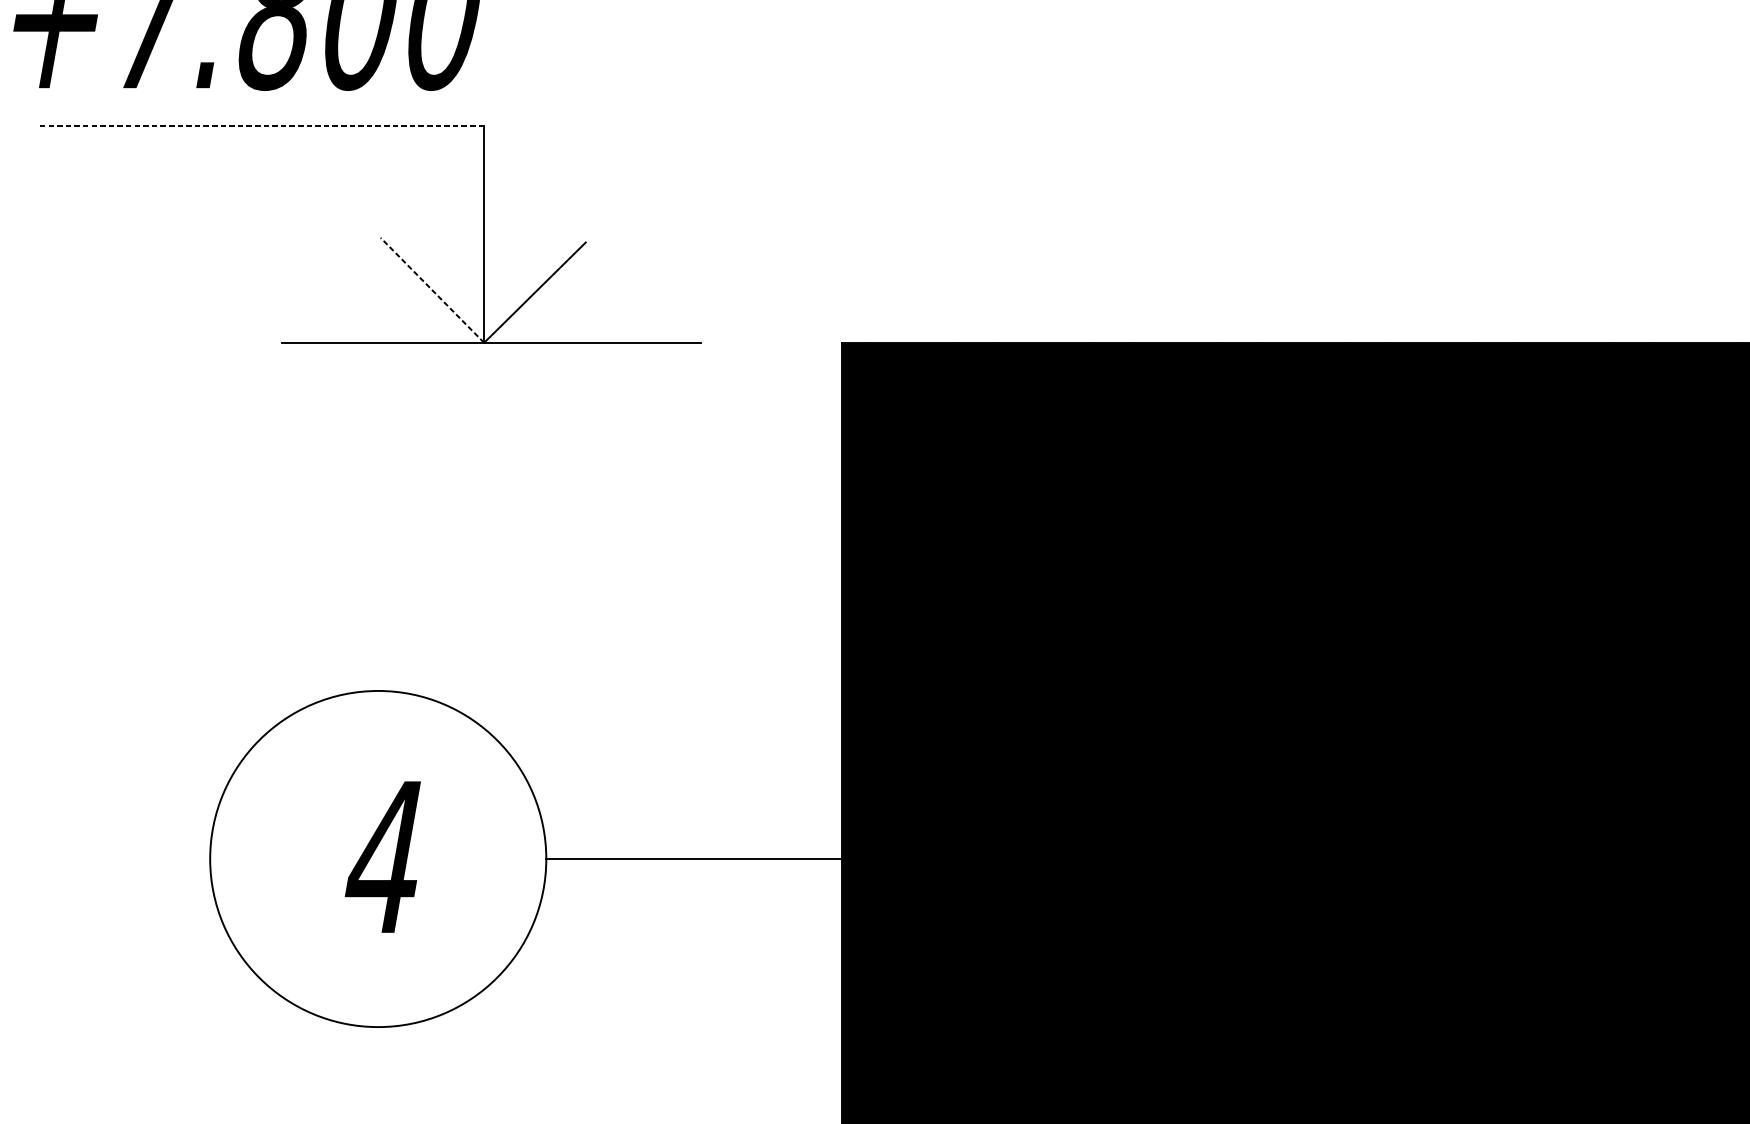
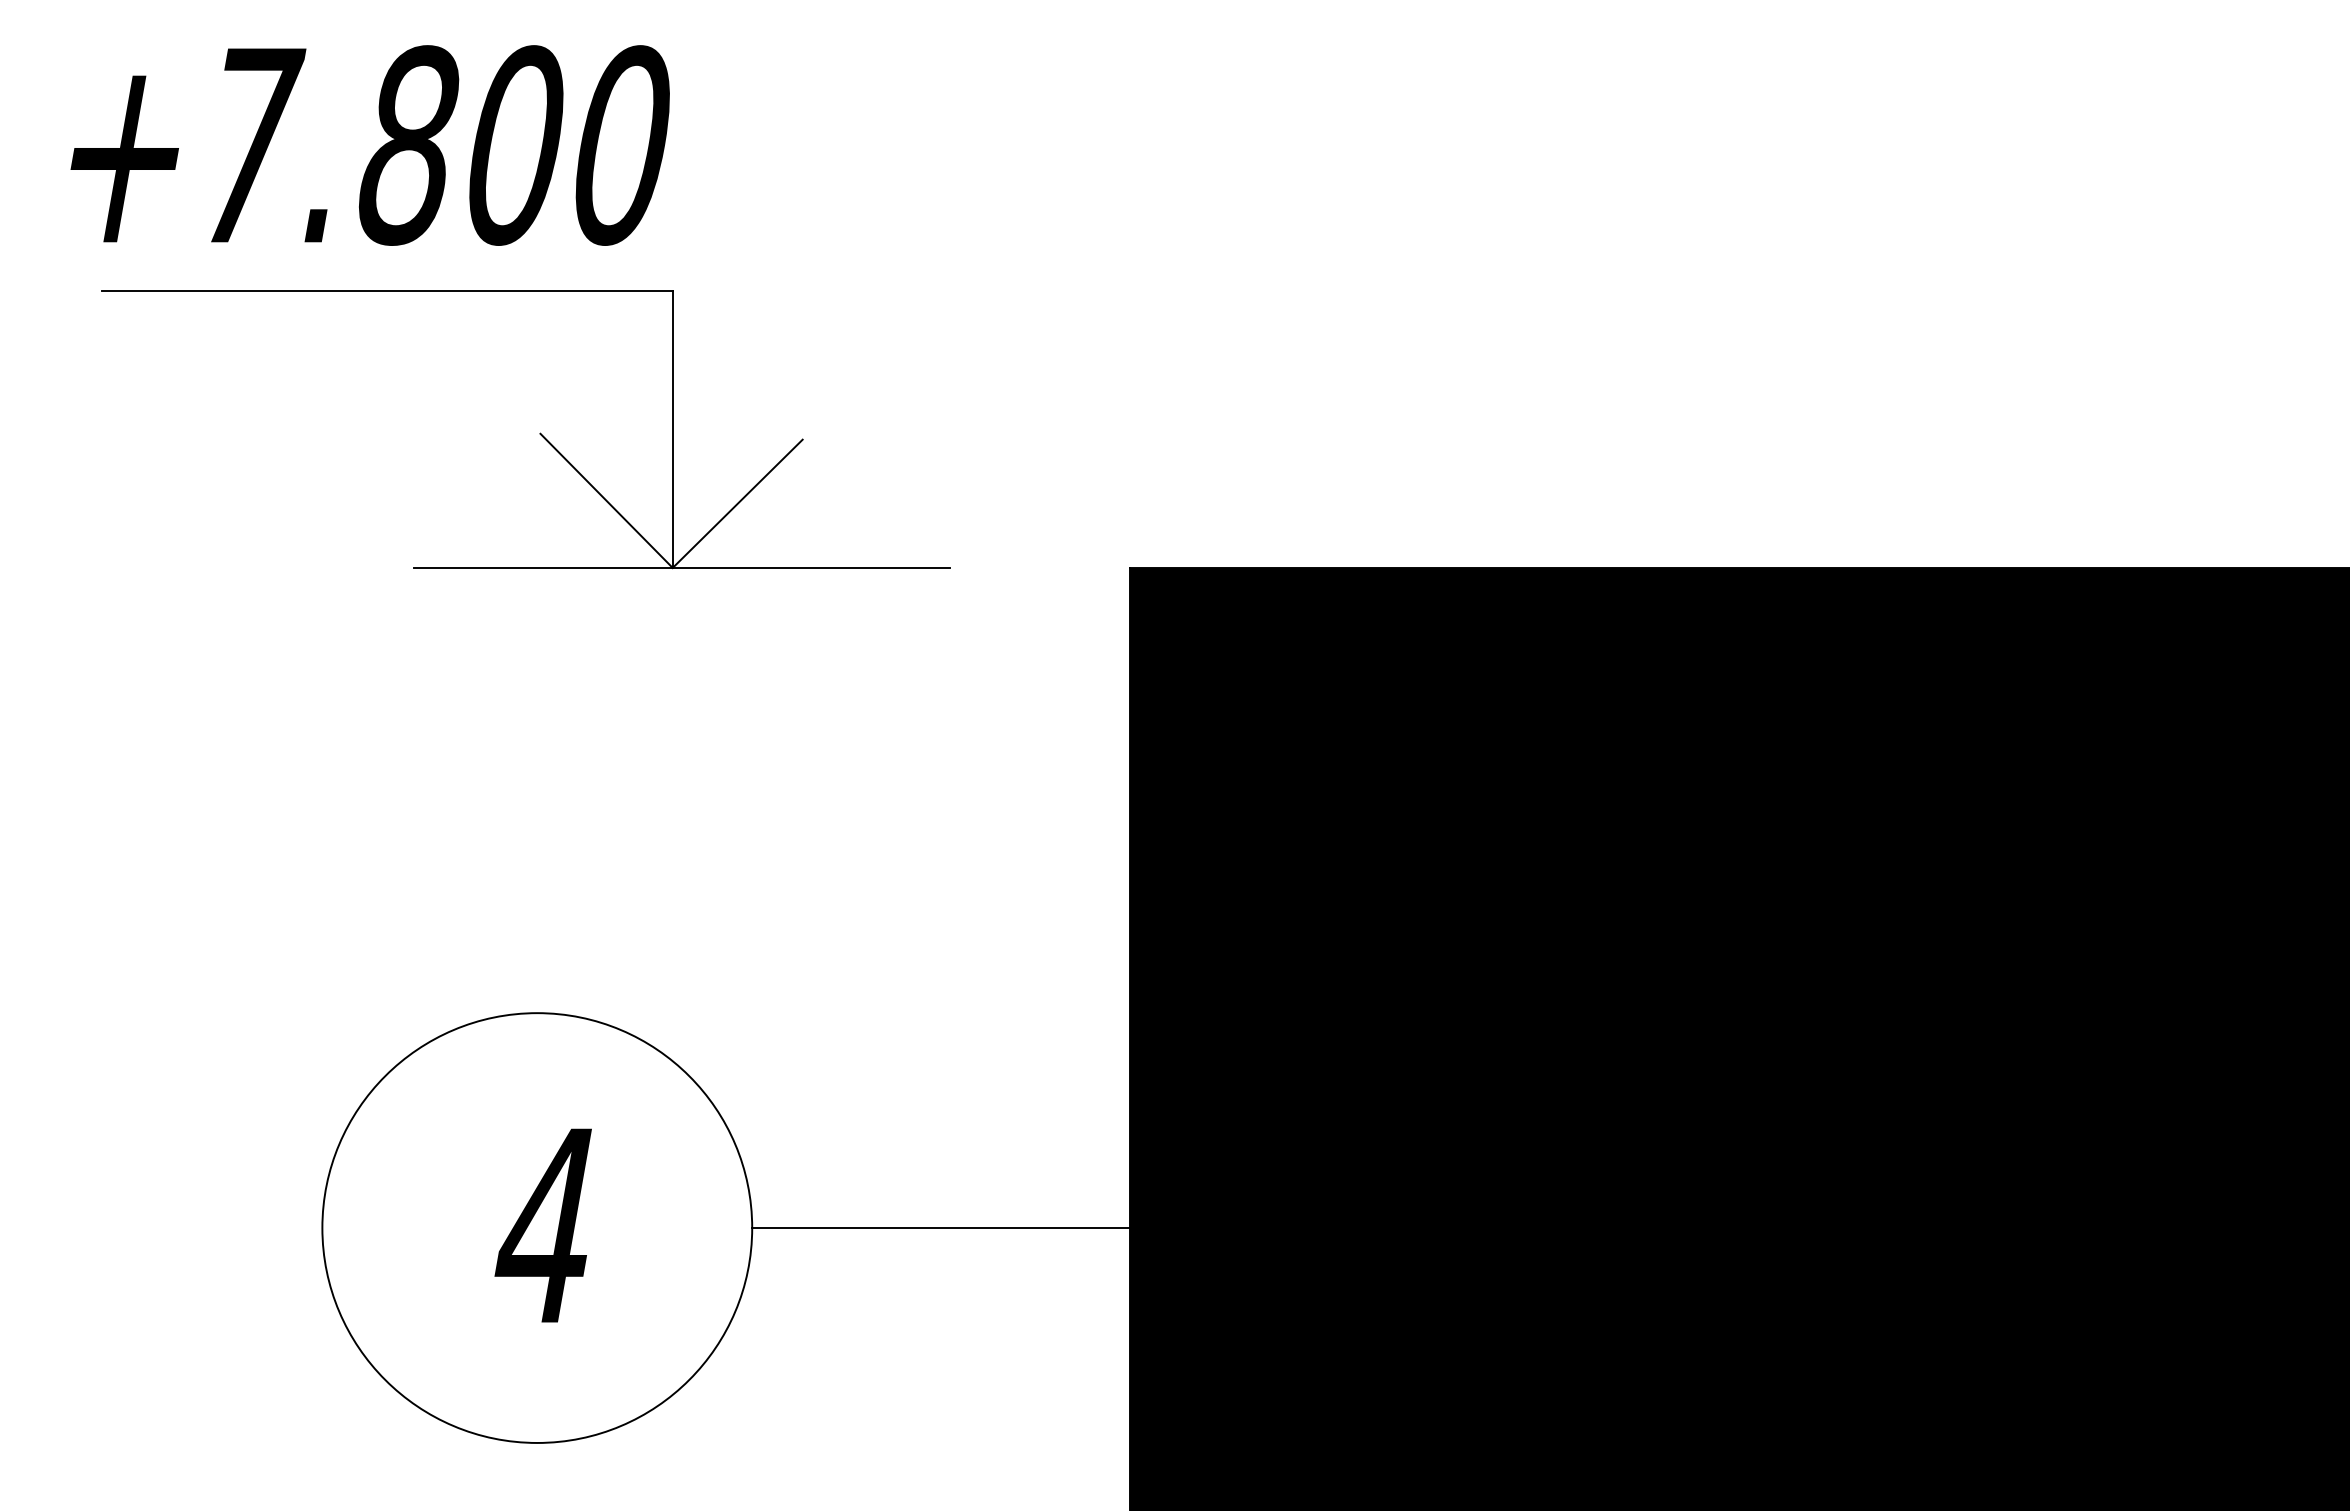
line: (260, 126) -> (386, 291), dashed -> solid
line: (432, 290) -> (606, 500), dashed -> solid

